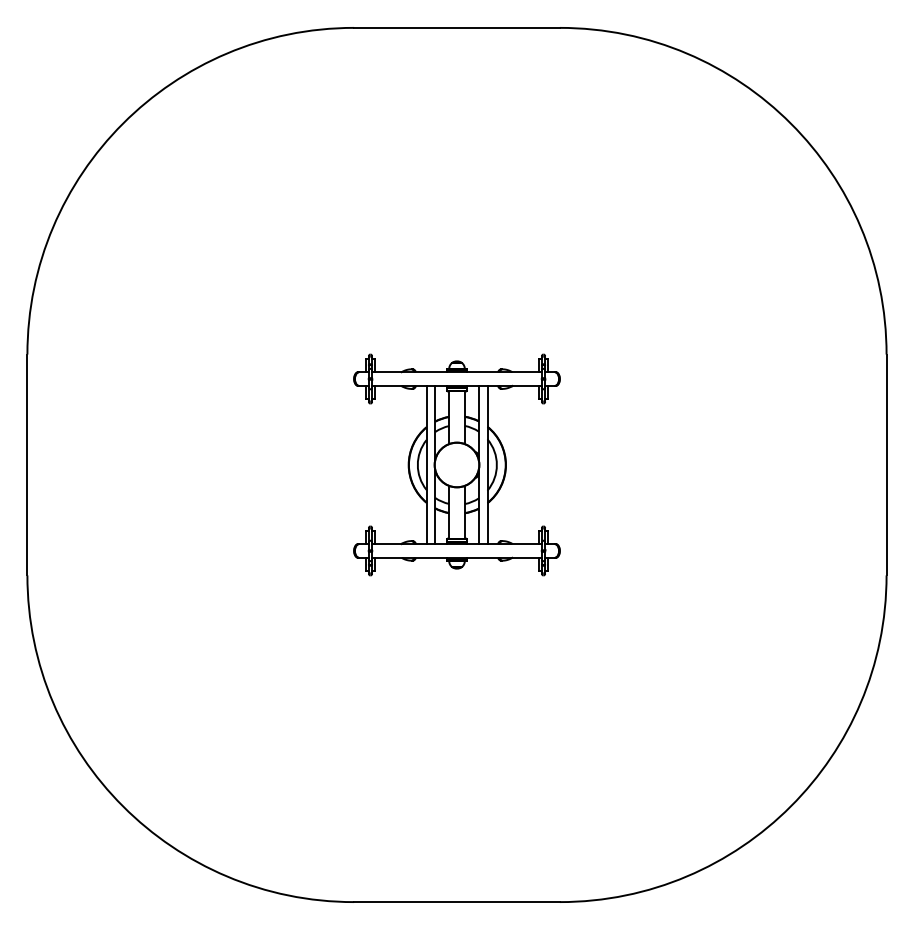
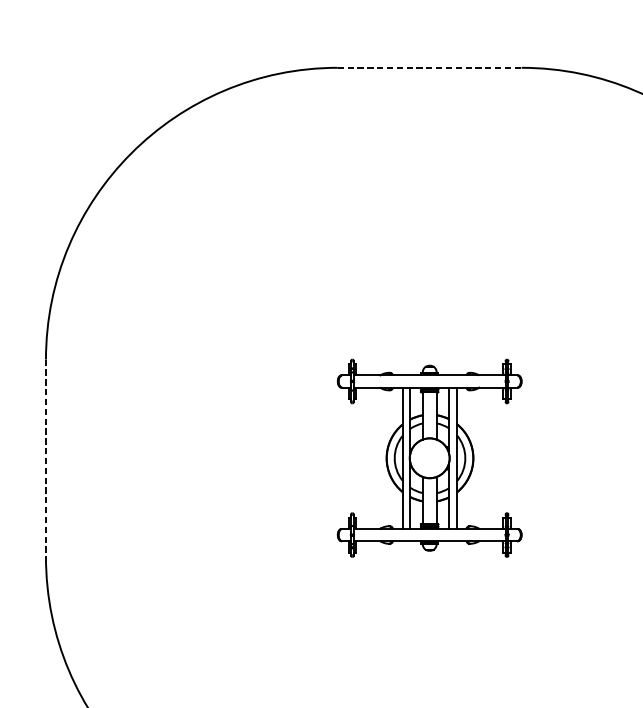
line: (457, 27) -> (430, 67), solid -> dashed
line: (27, 465) -> (46, 458), solid -> dashed

